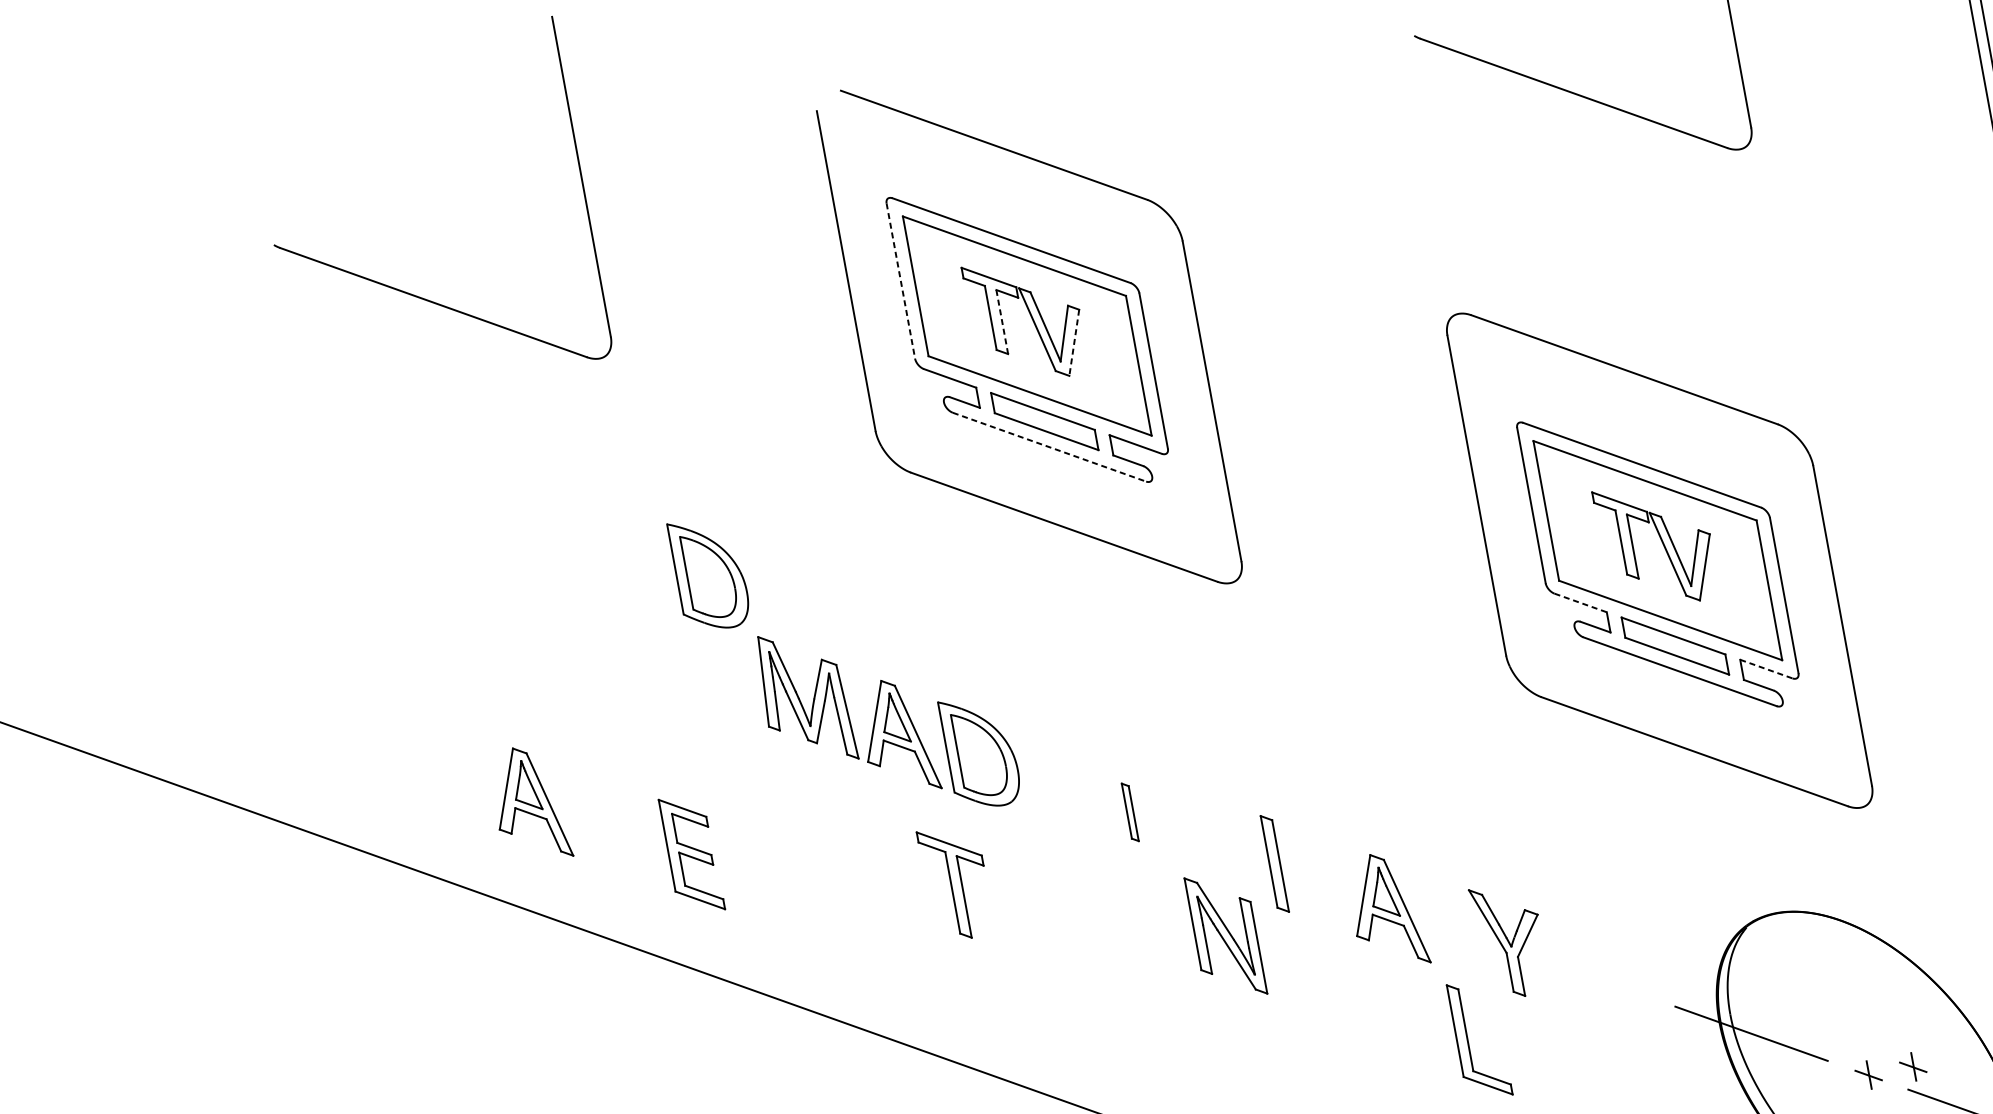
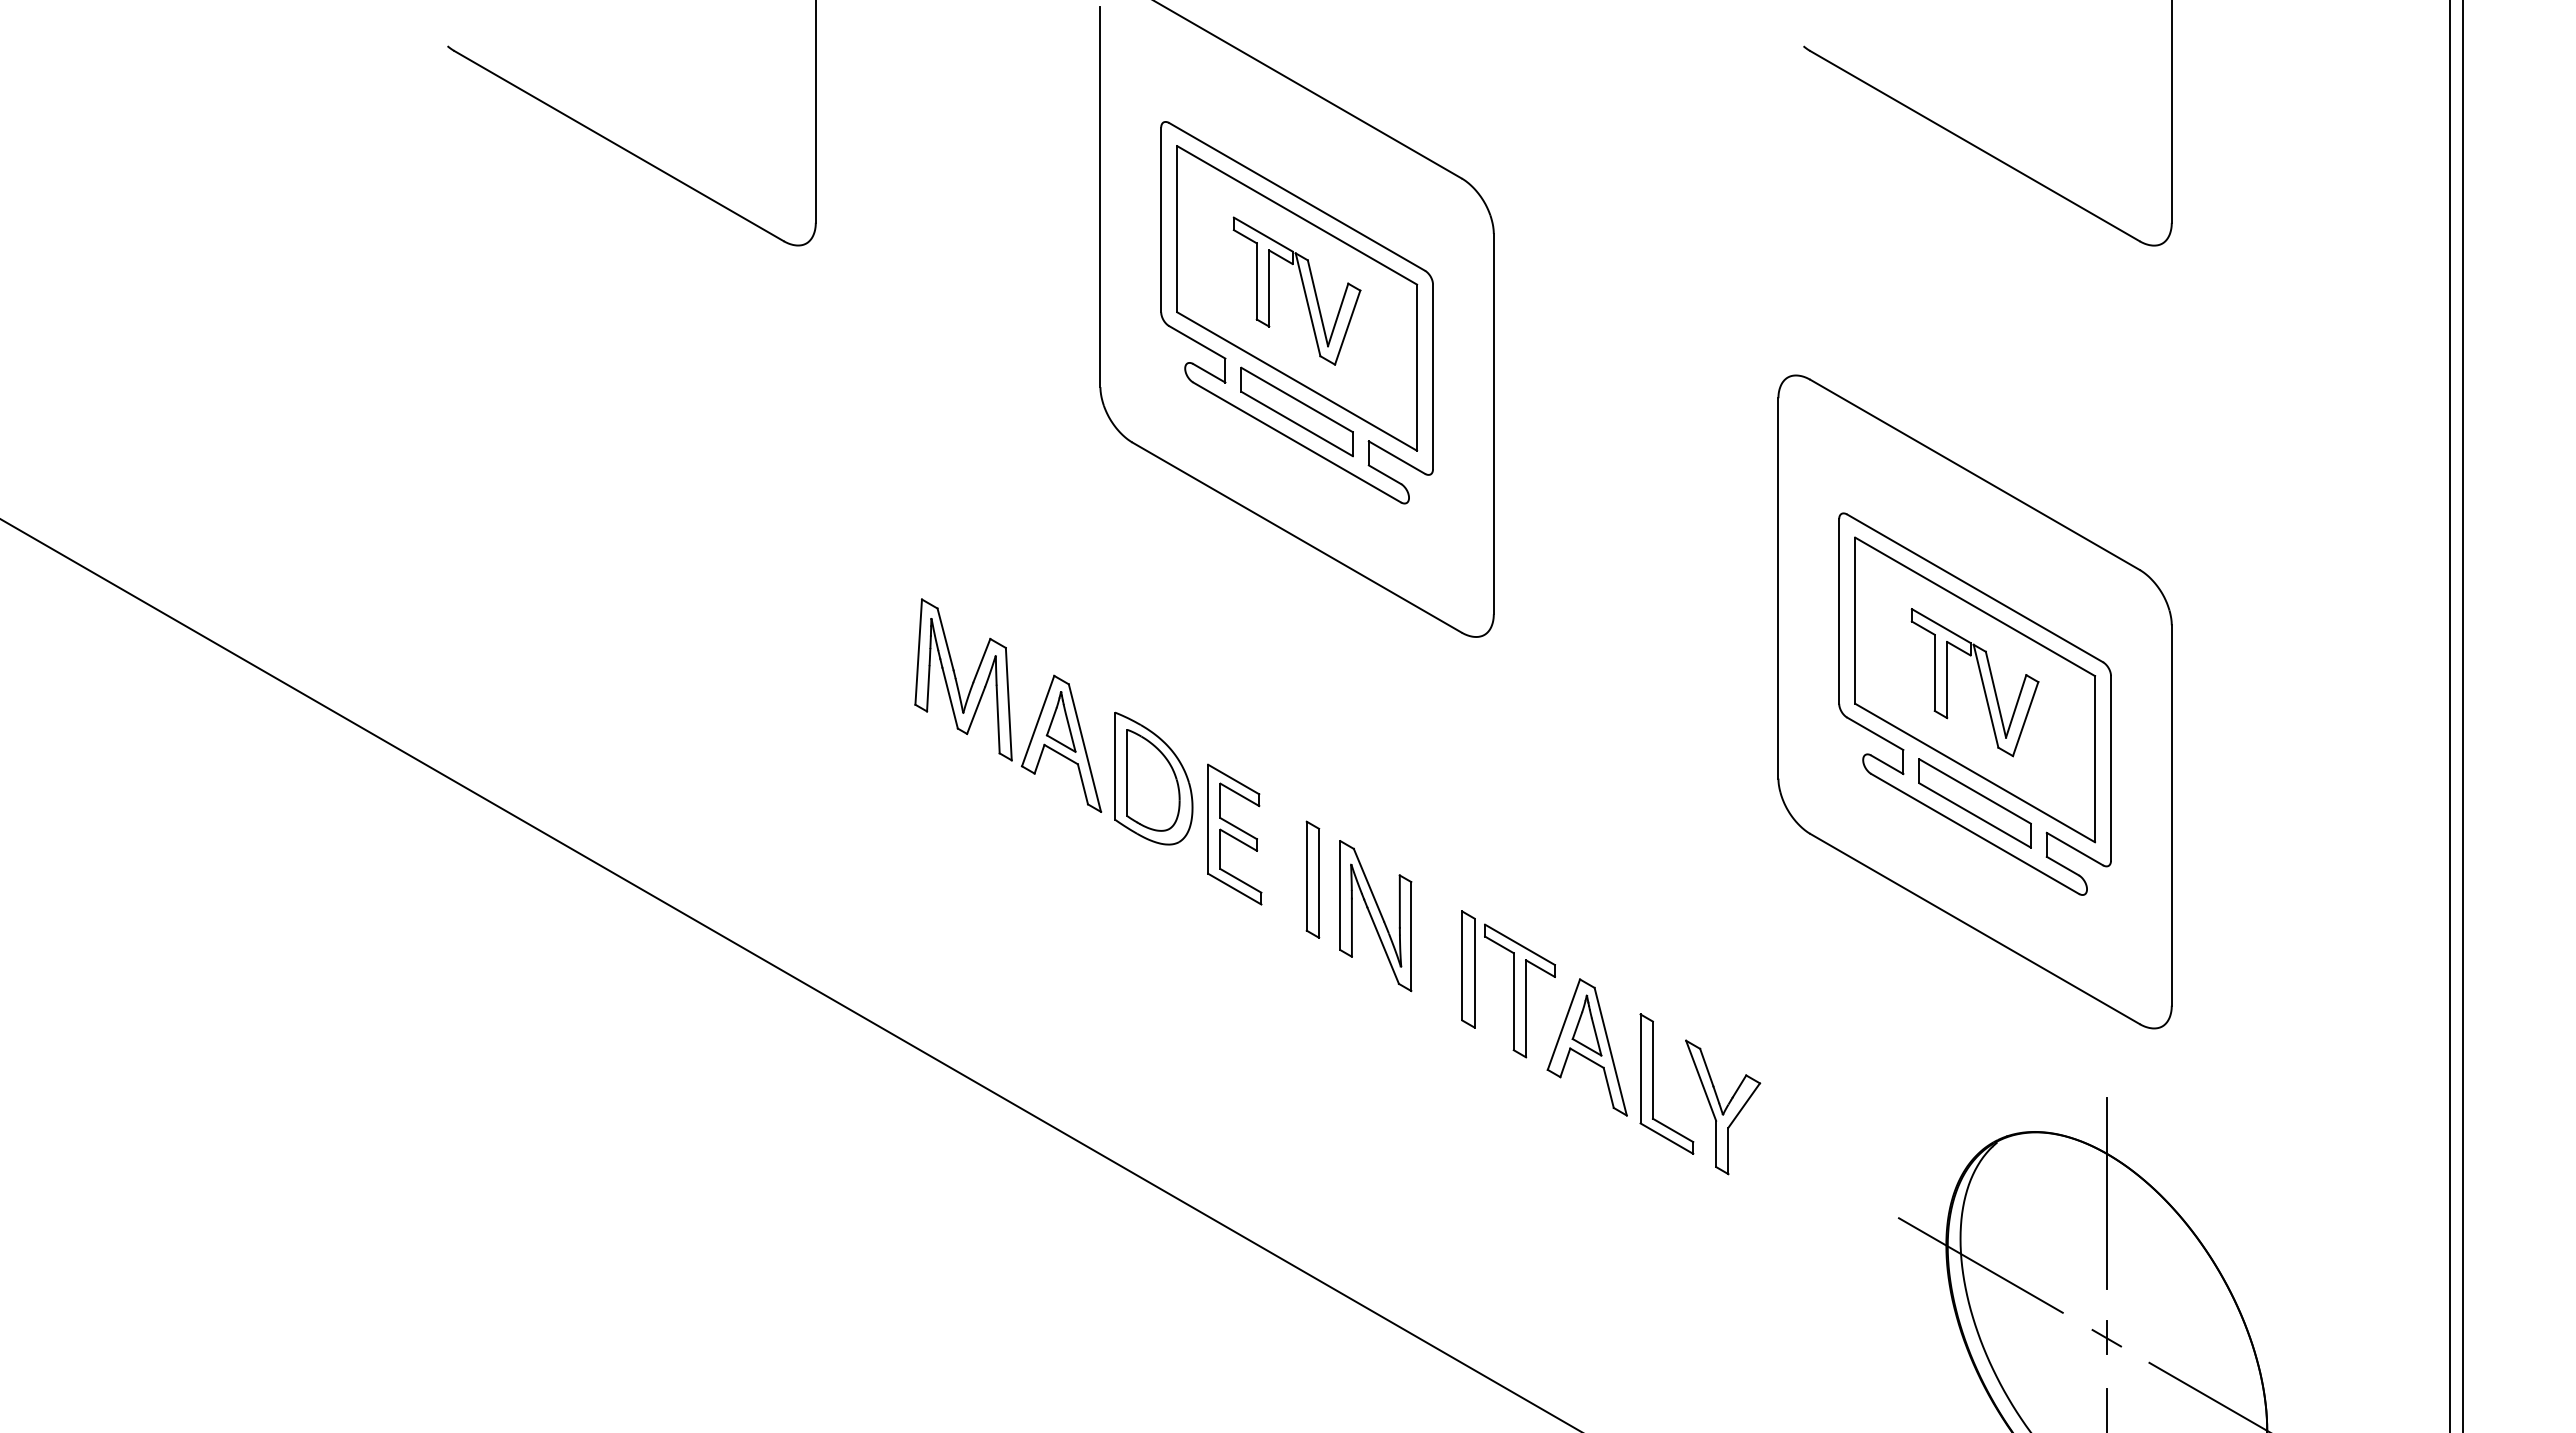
line: (901, 281) -> (1161, 220), dashed -> solid
line: (1002, 322) -> (1269, 289), dashed -> solid
line: (1074, 343) -> (1347, 328), dashed -> solid
line: (1049, 447) -> (1297, 442), dashed -> solid
part: (709, 573) -> (879, 516), removed
line: (1580, 603) -> (1875, 734), dashed -> solid
line: (1766, 669) -> (2075, 849), dashed -> solid
part: (529, 804) -> (623, 743), removed
part: (1129, 812) -> (1312, 879), size x1.67
part: (691, 854) -> (1234, 834), moved
part: (955, 882) -> (1519, 990), moved
part: (1225, 936) -> (1375, 916), moved
line: (1846, 952) -> (2107, 1192), added
part: (1468, 1041) -> (1653, 1083), moved
part: (1912, 1066) -> (2159, 1337), removed

